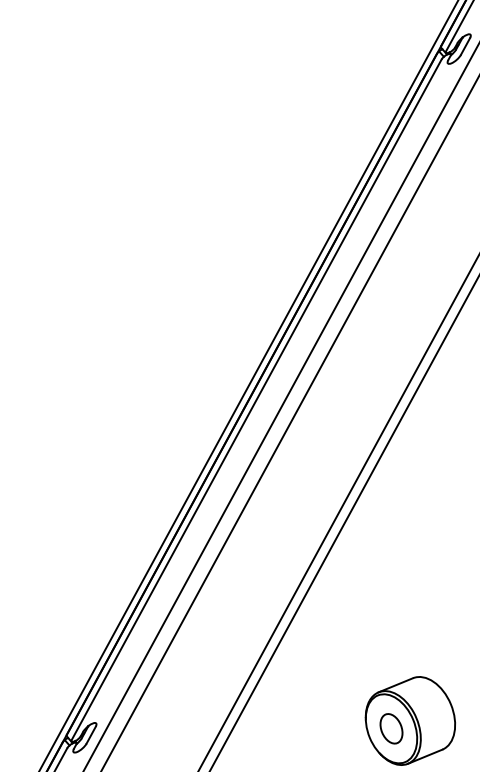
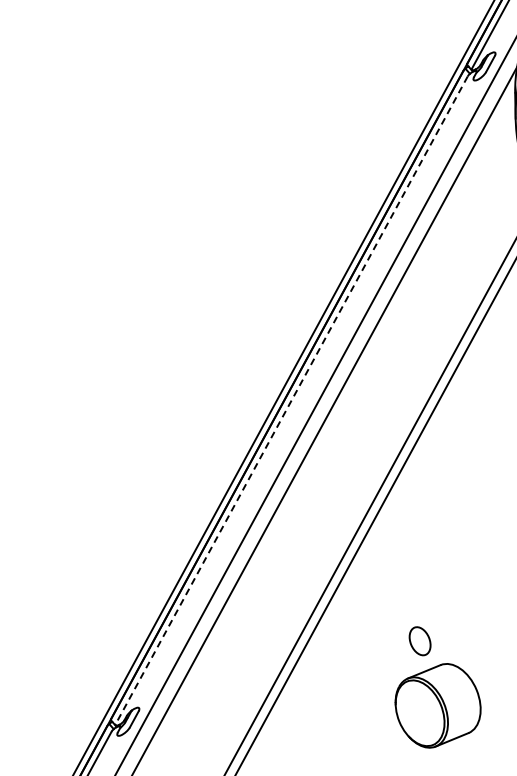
line: (256, 400) -> (291, 400), solid -> dashed
part: (390, 729) -> (419, 641), moved

